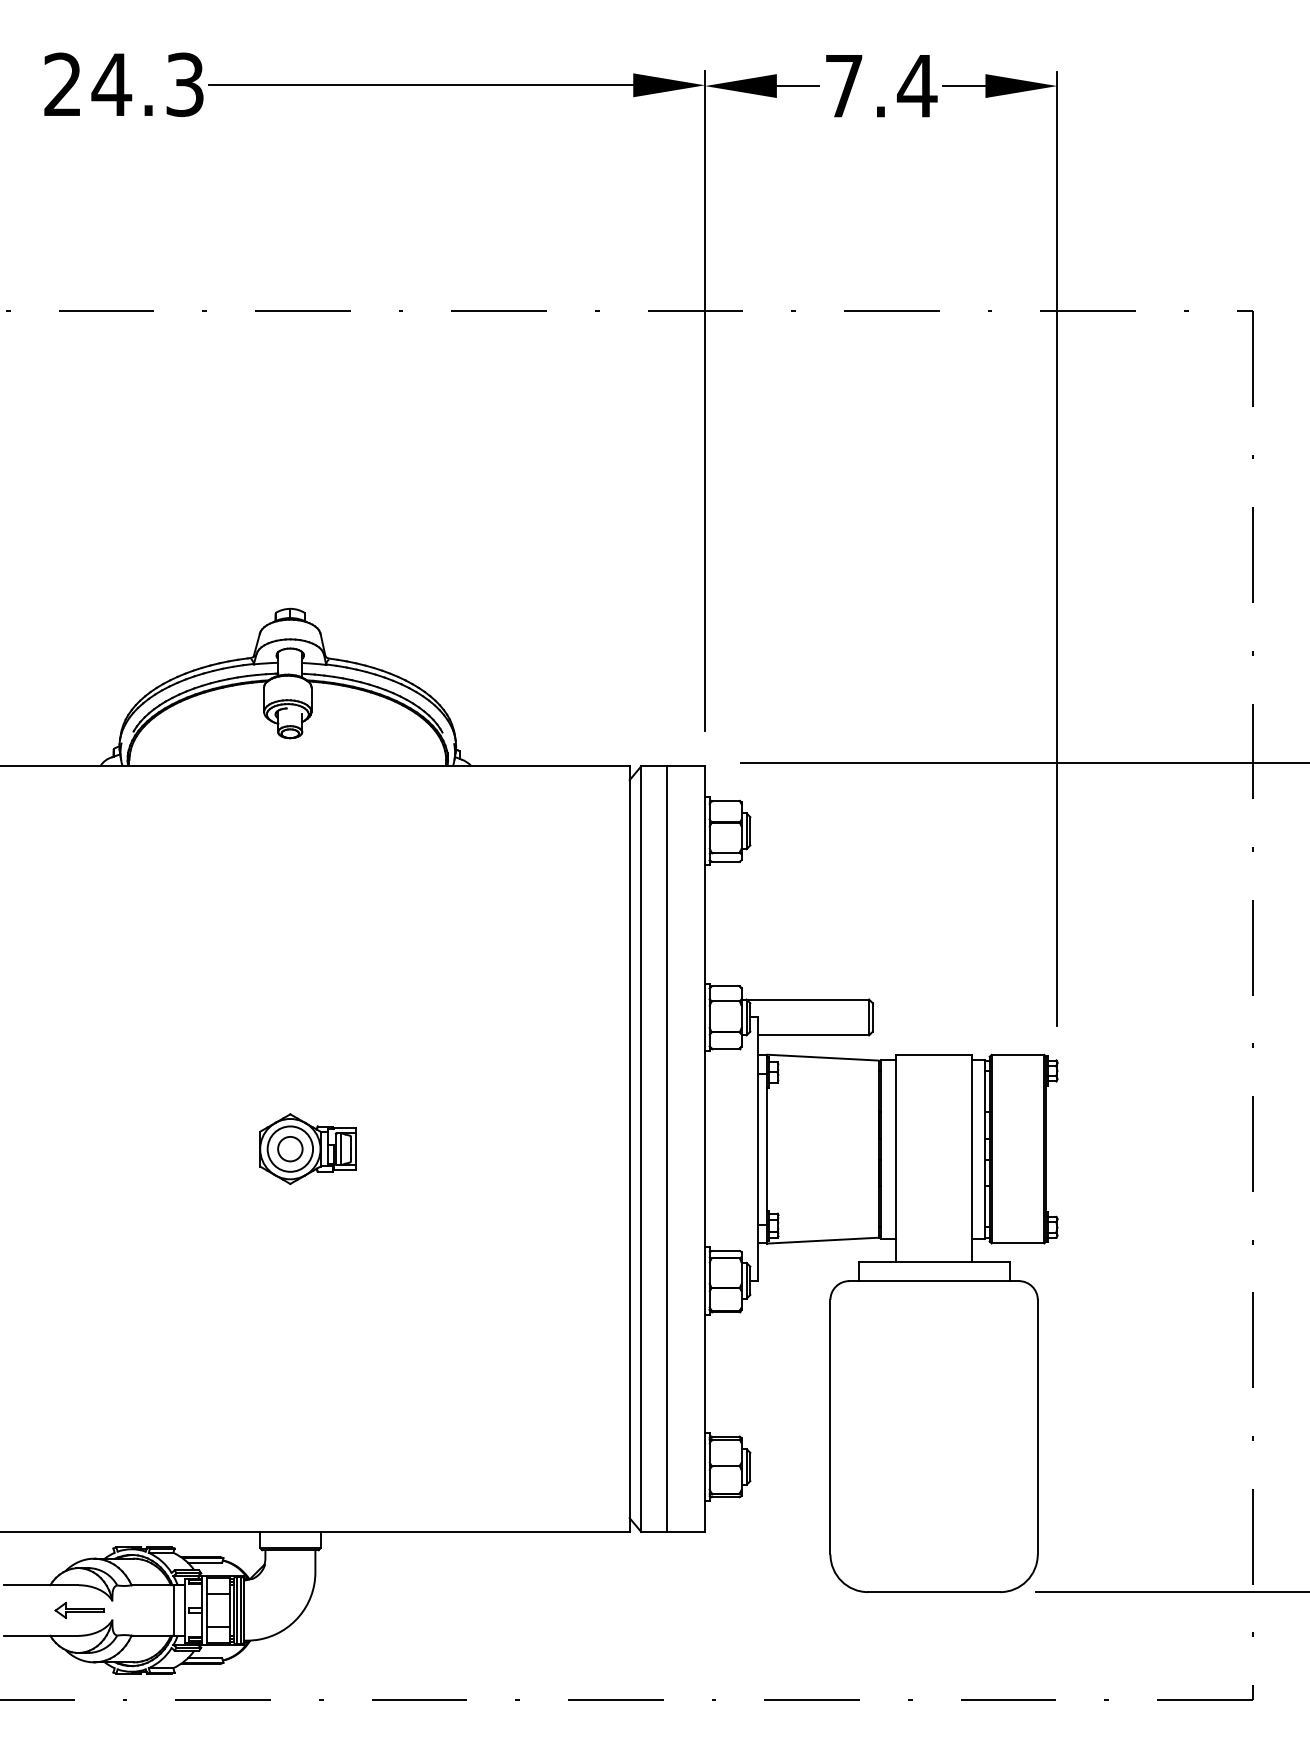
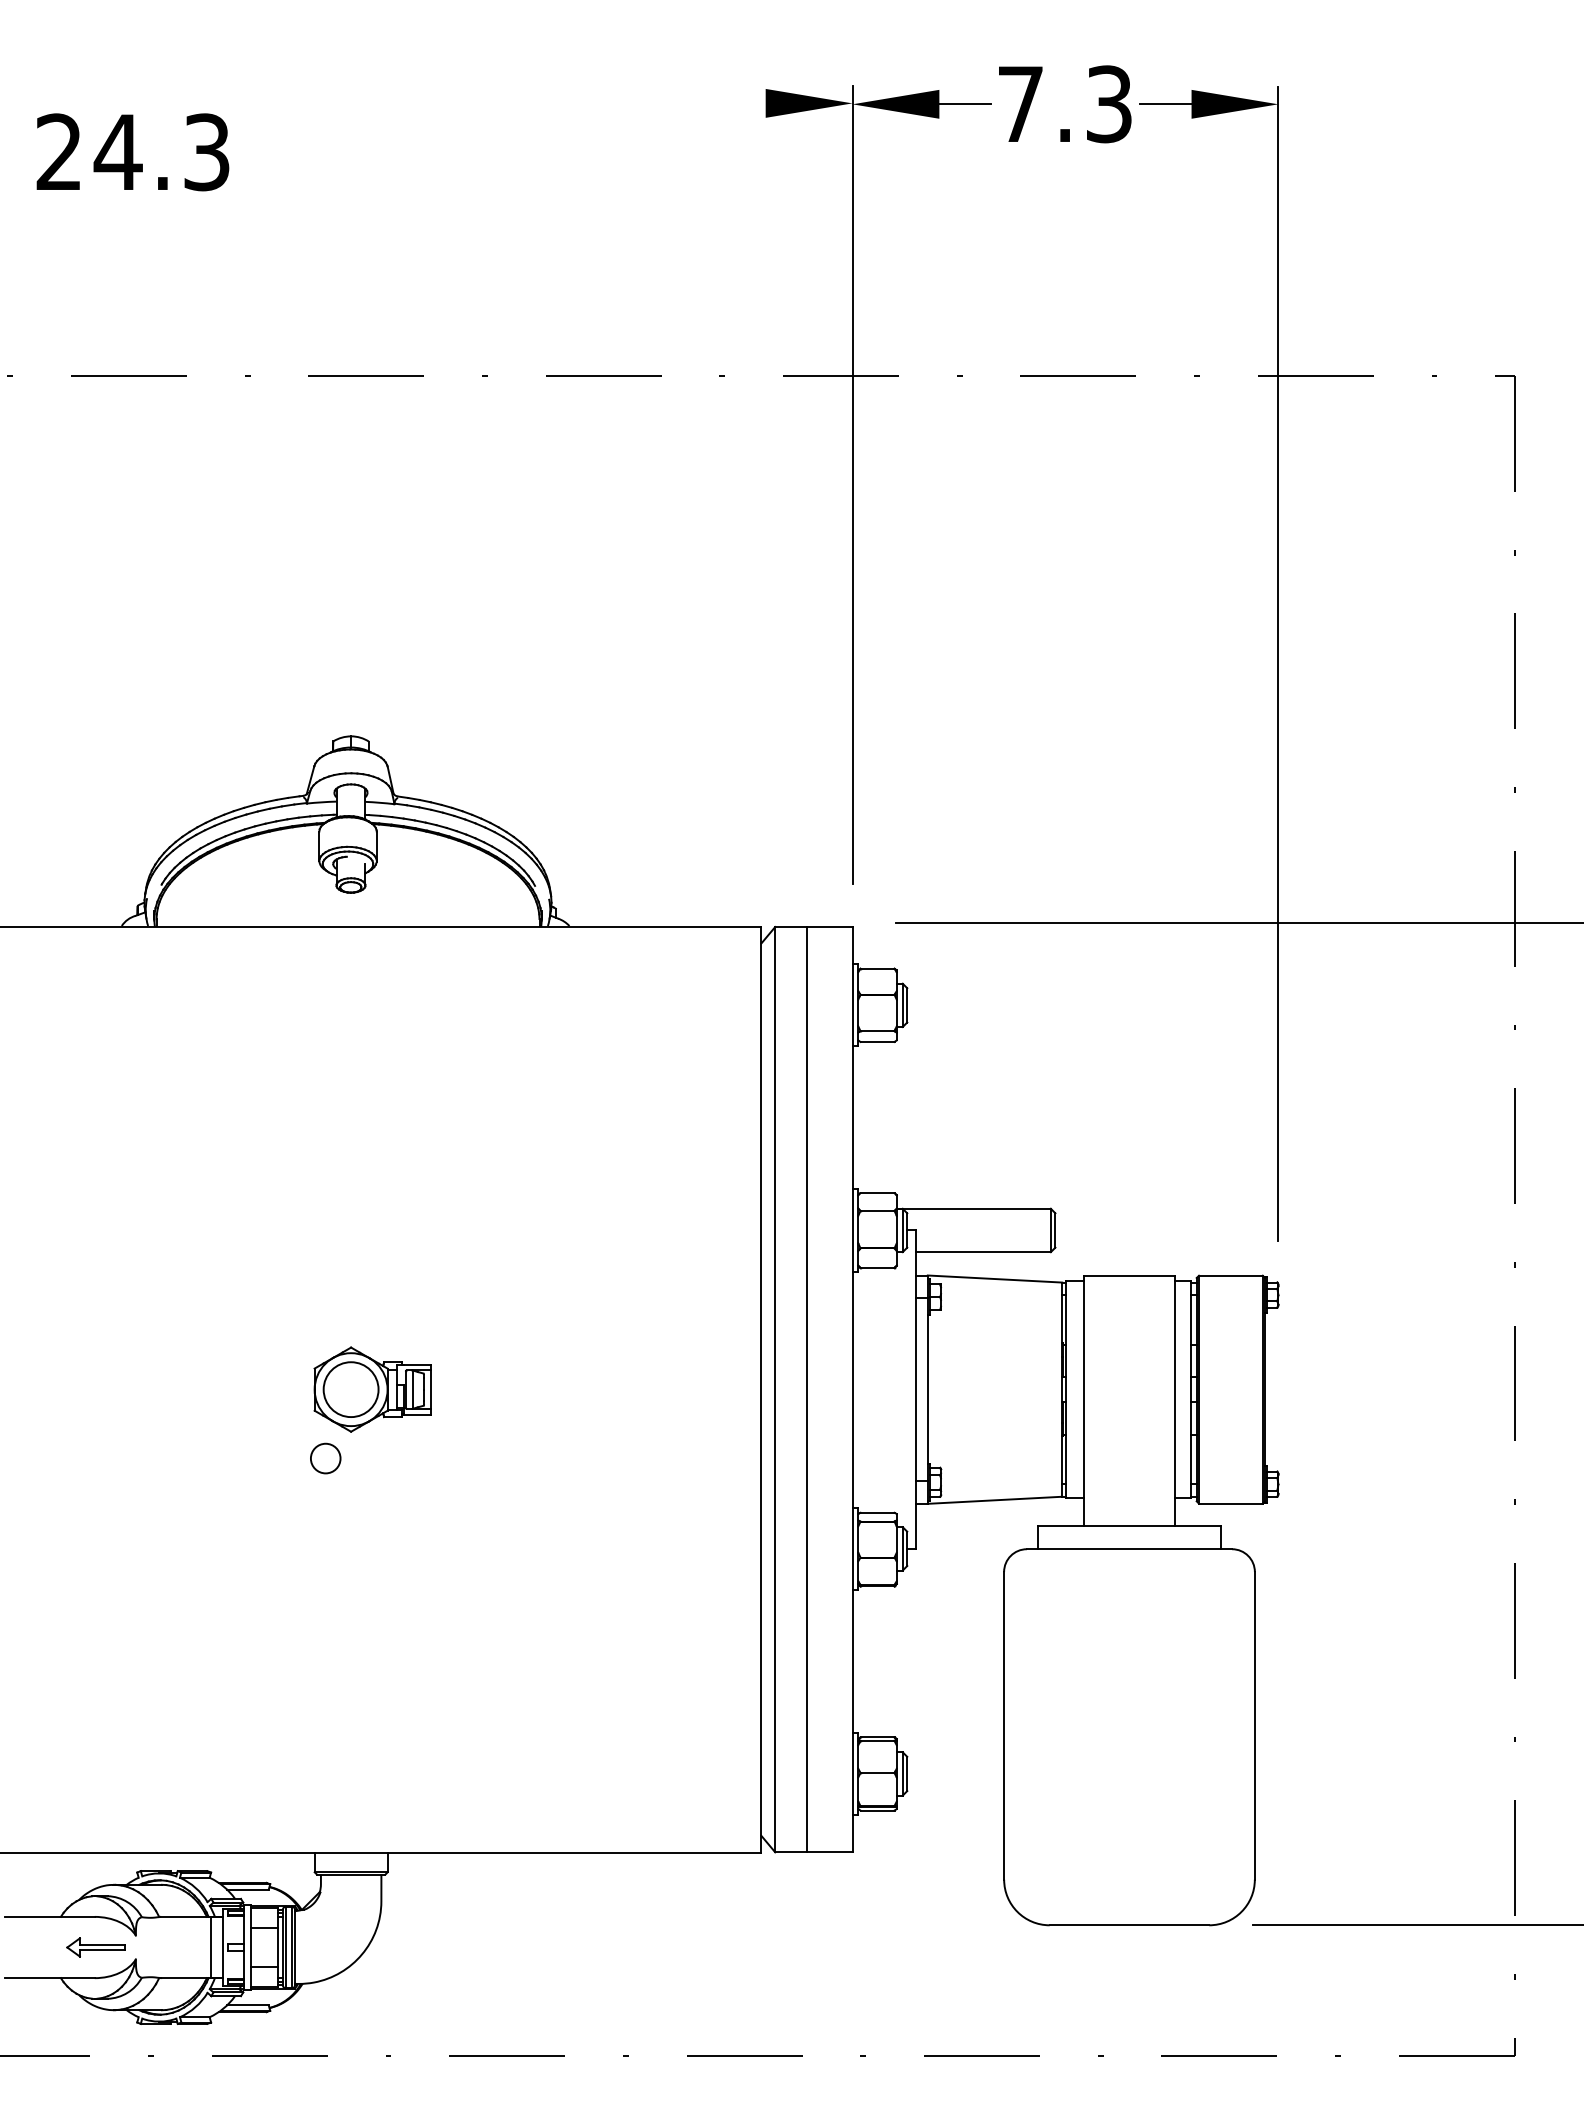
text: (123, 84) -> (132, 151), moved
line: (420, 85) -> (508, 103), removed
text: (916, 85) -> (1108, 103), 7.4 -> 7.3
circle: (290, 1149) -> (325, 1459), moved

